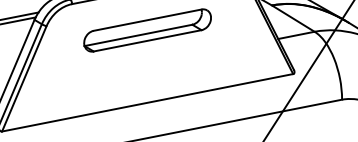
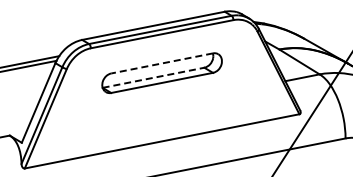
line: (148, 20) -> (162, 63), solid -> dashed
line: (138, 35) -> (153, 77), solid -> dashed

